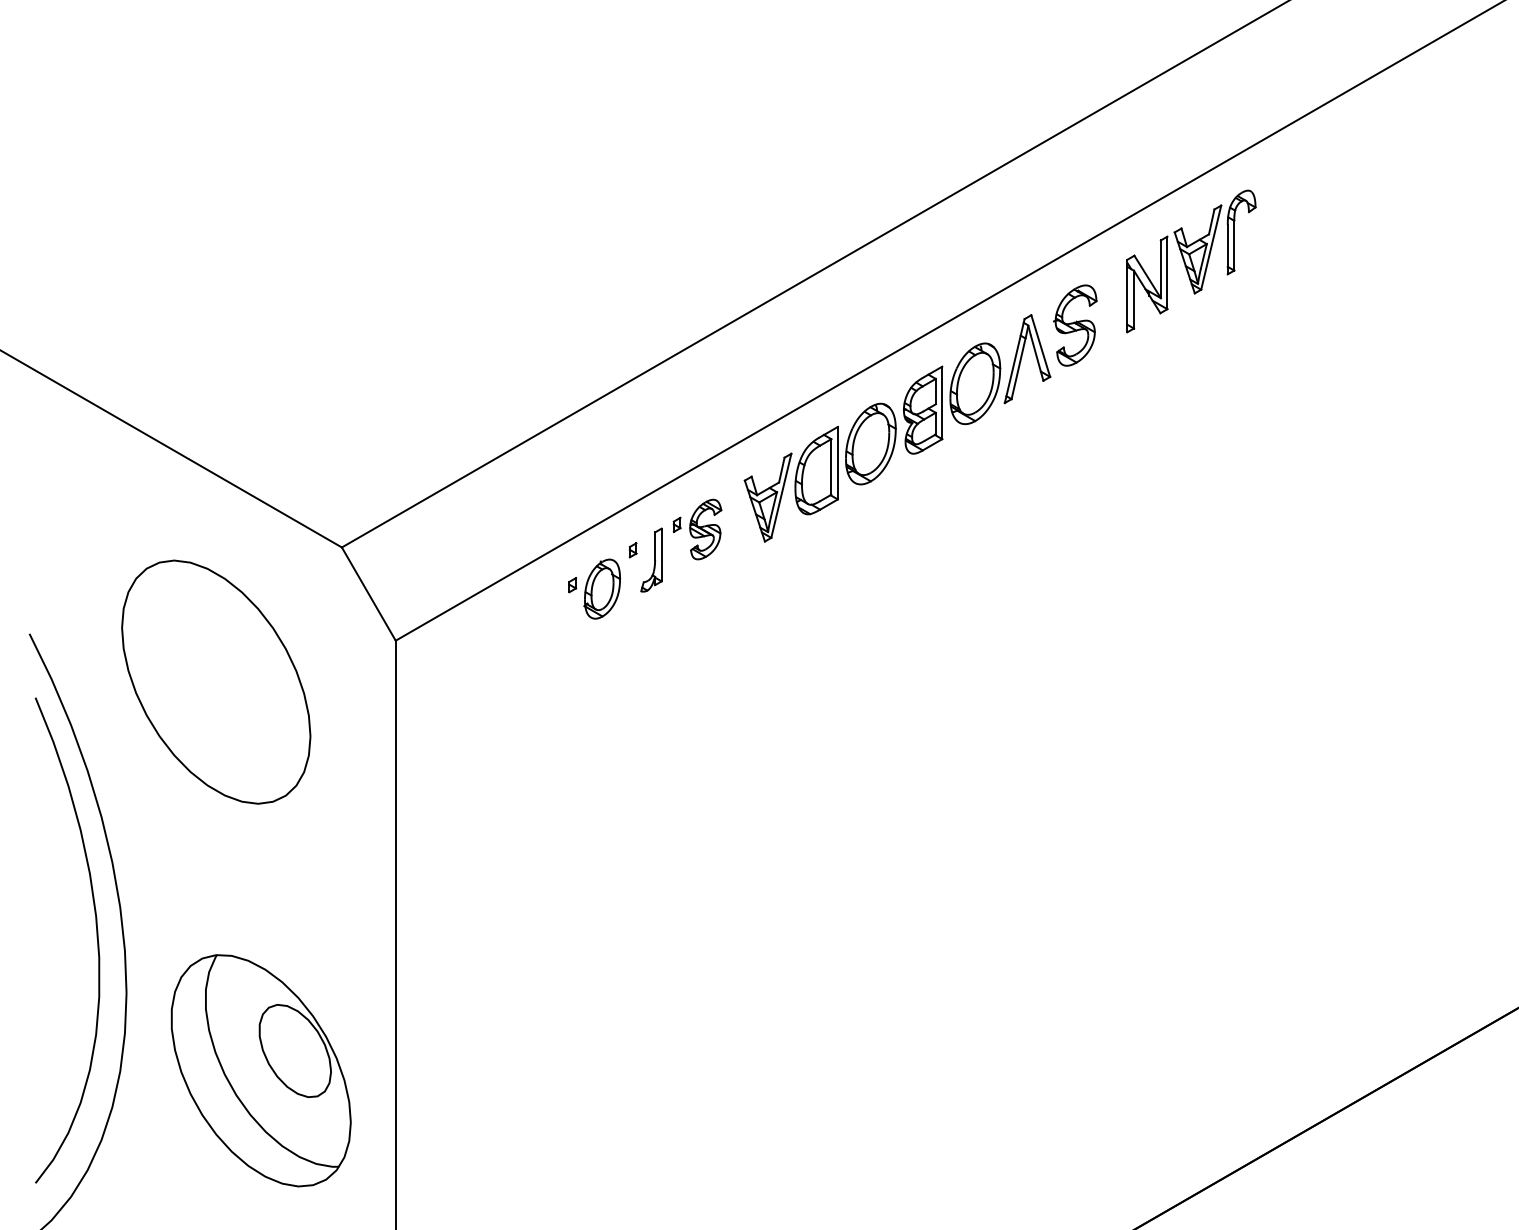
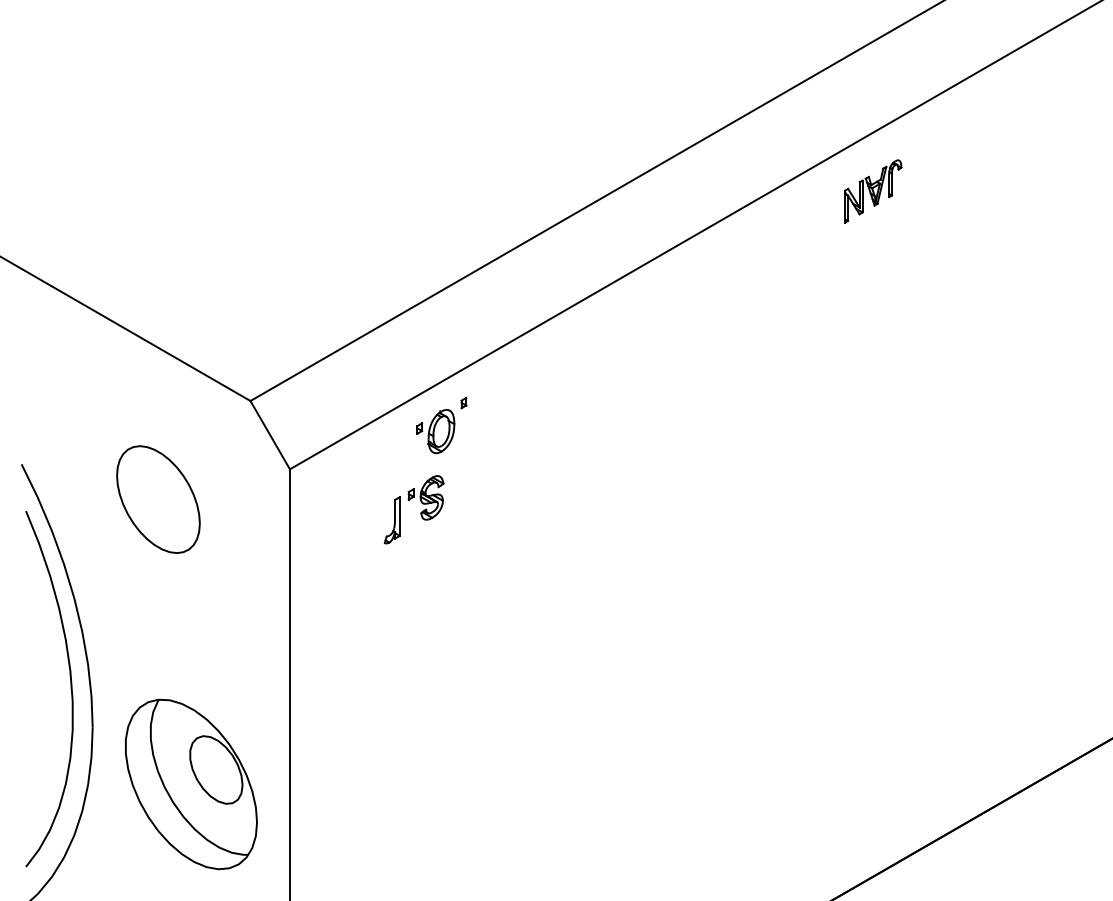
part: (1192, 261) -> (873, 191), size x0.6
part: (920, 413) -> (674, 302), removed
part: (689, 549) -> (420, 512), moved
part: (216, 681) -> (158, 499), size x0.6

